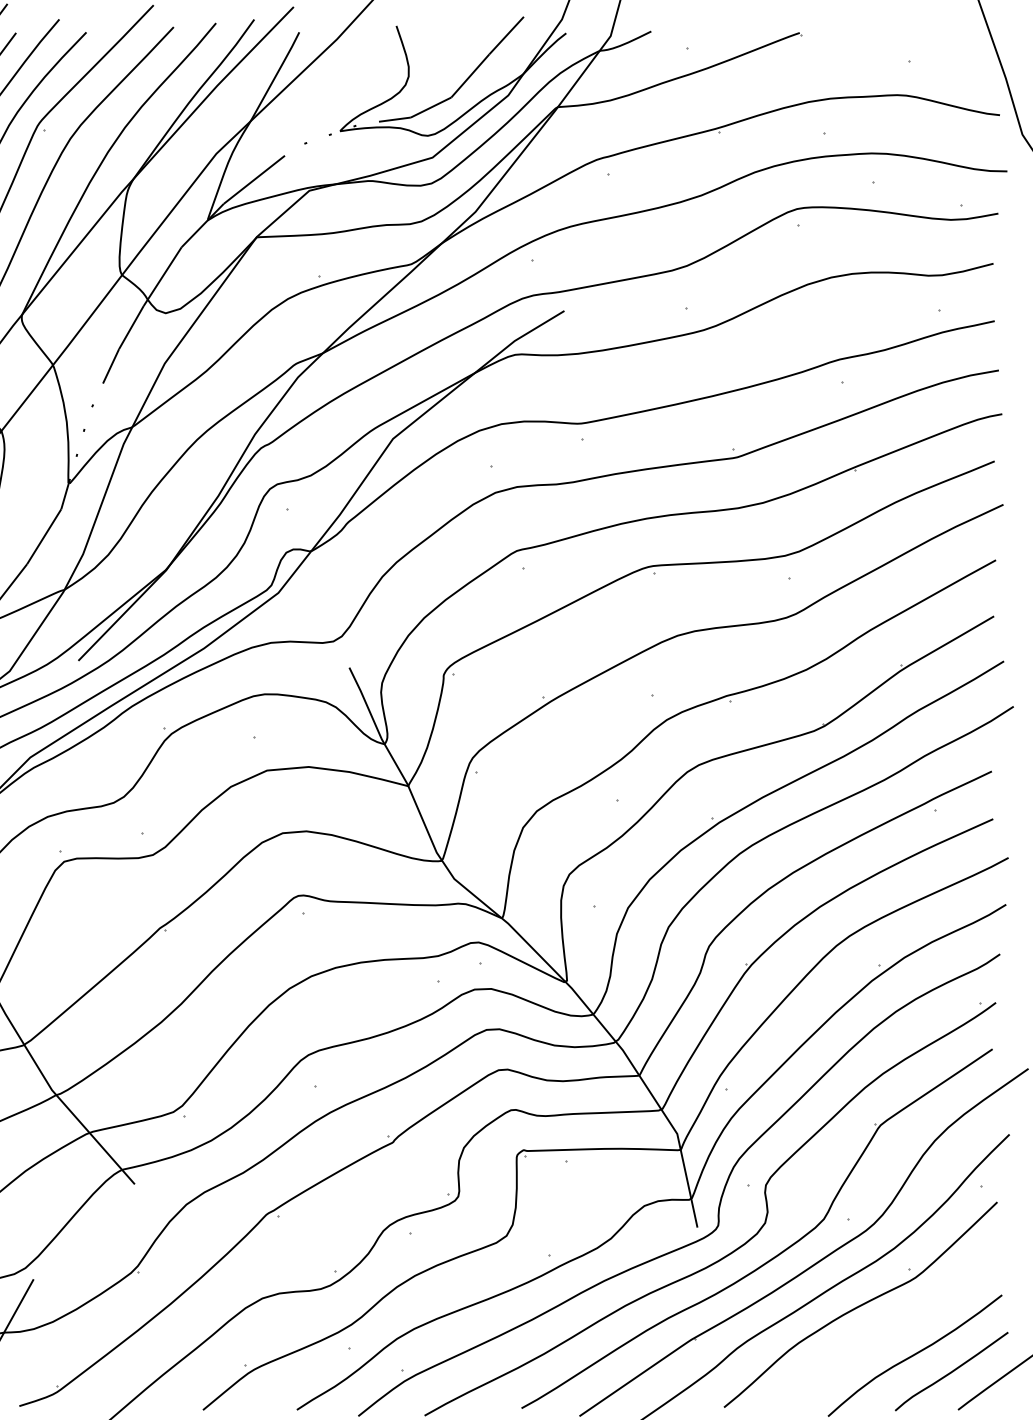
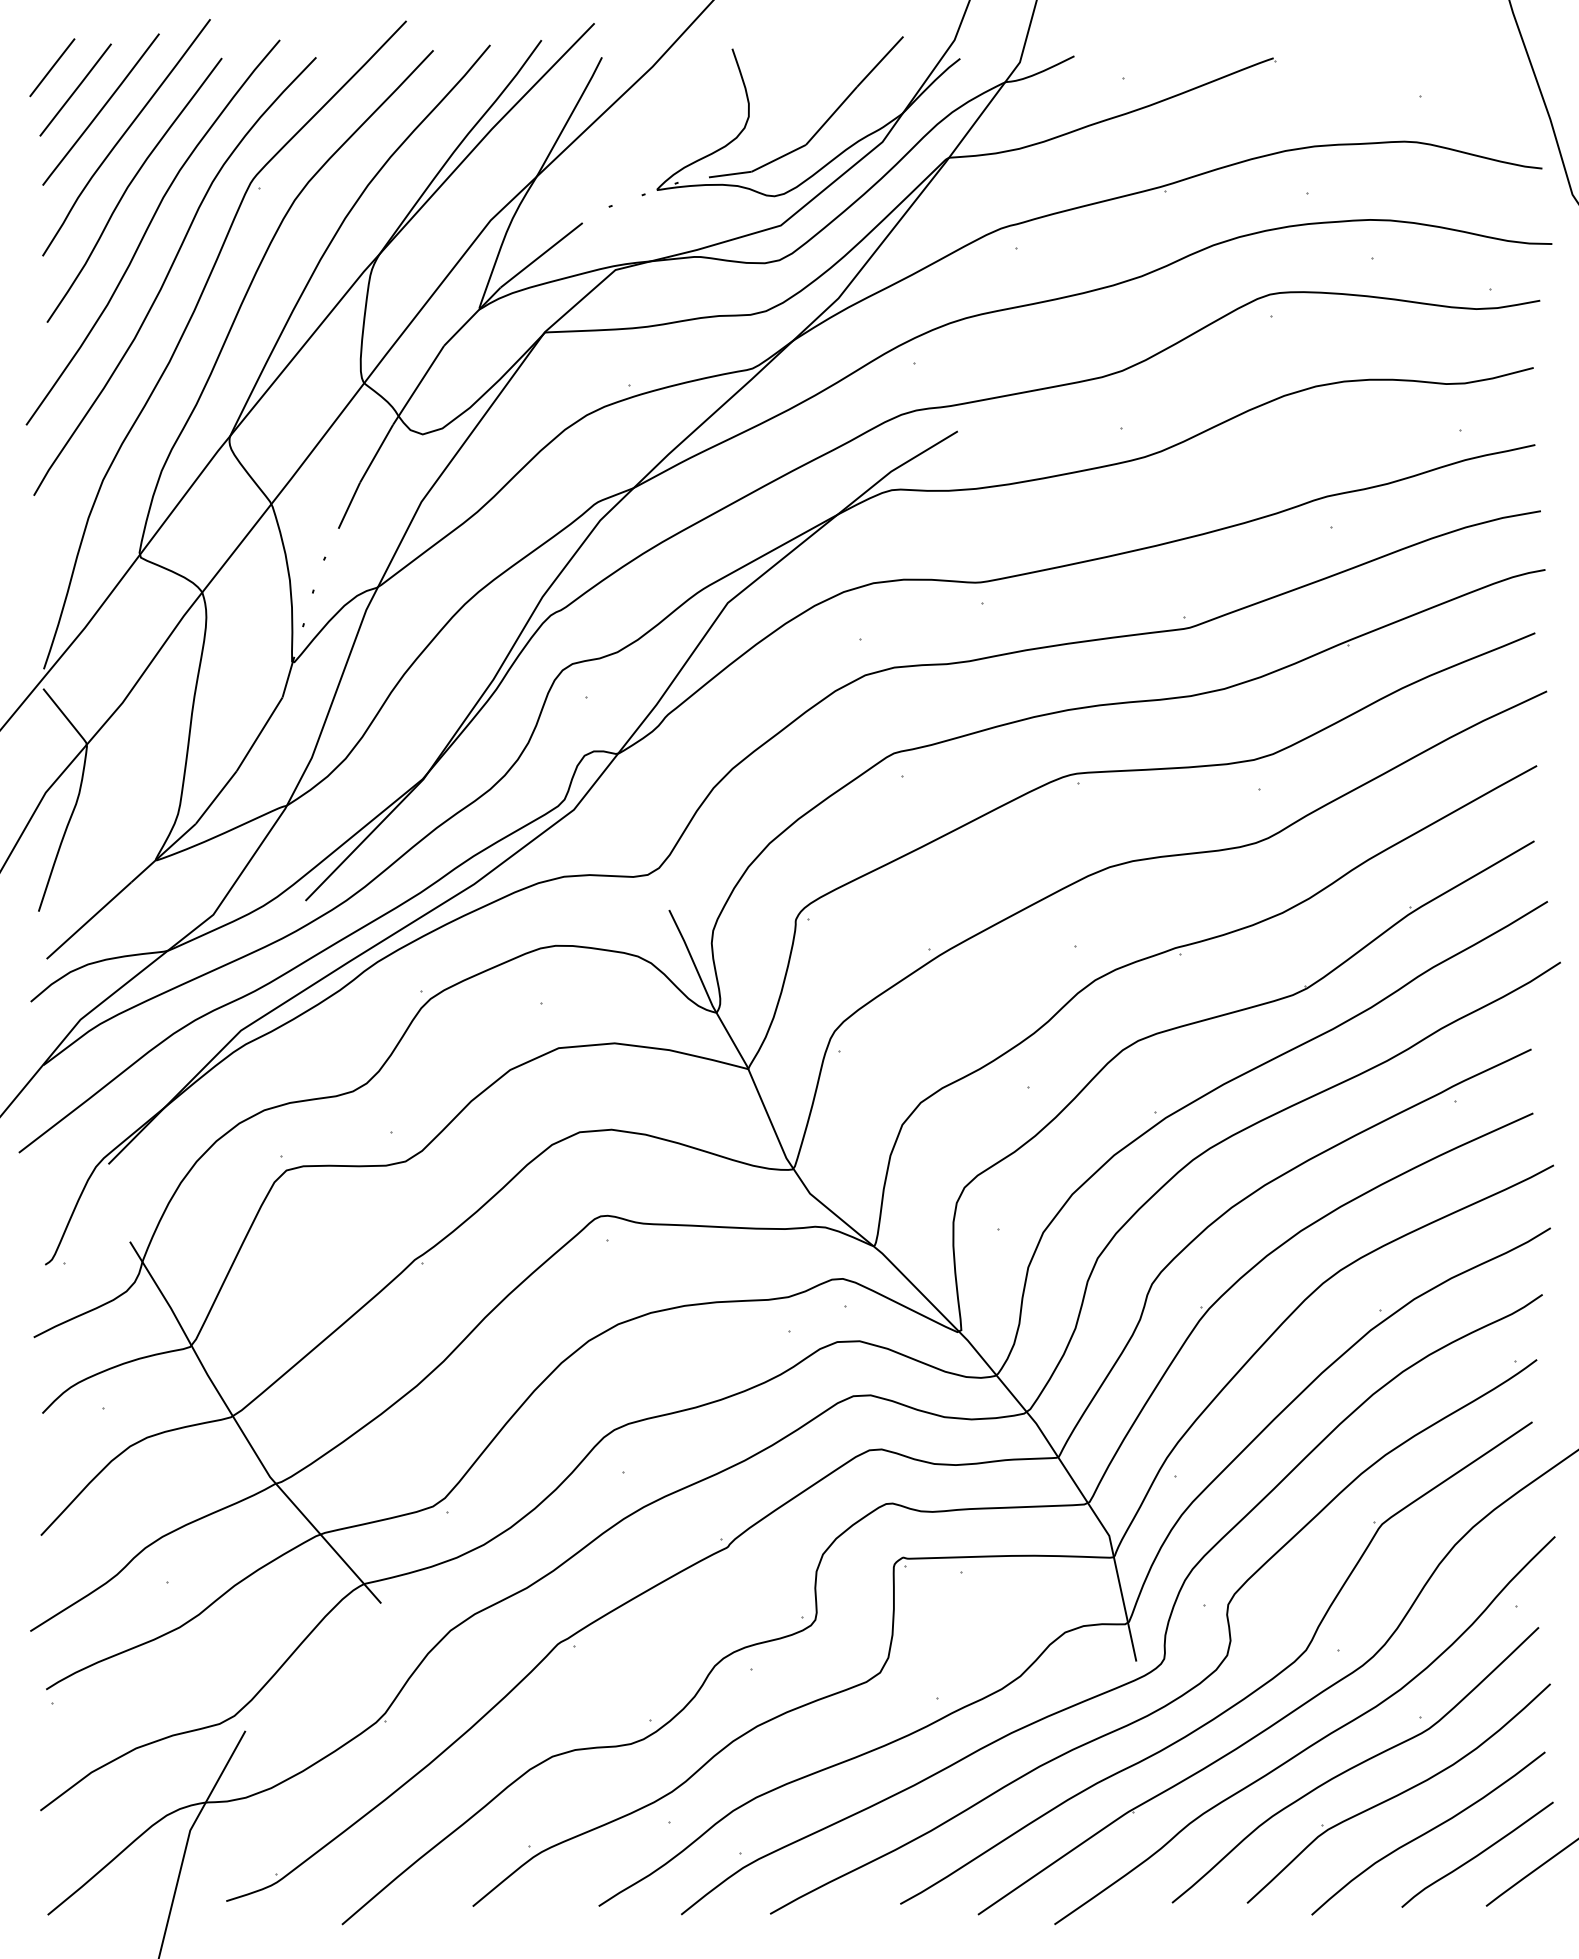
part: (892, 1325) -> (1398, 1793), added

